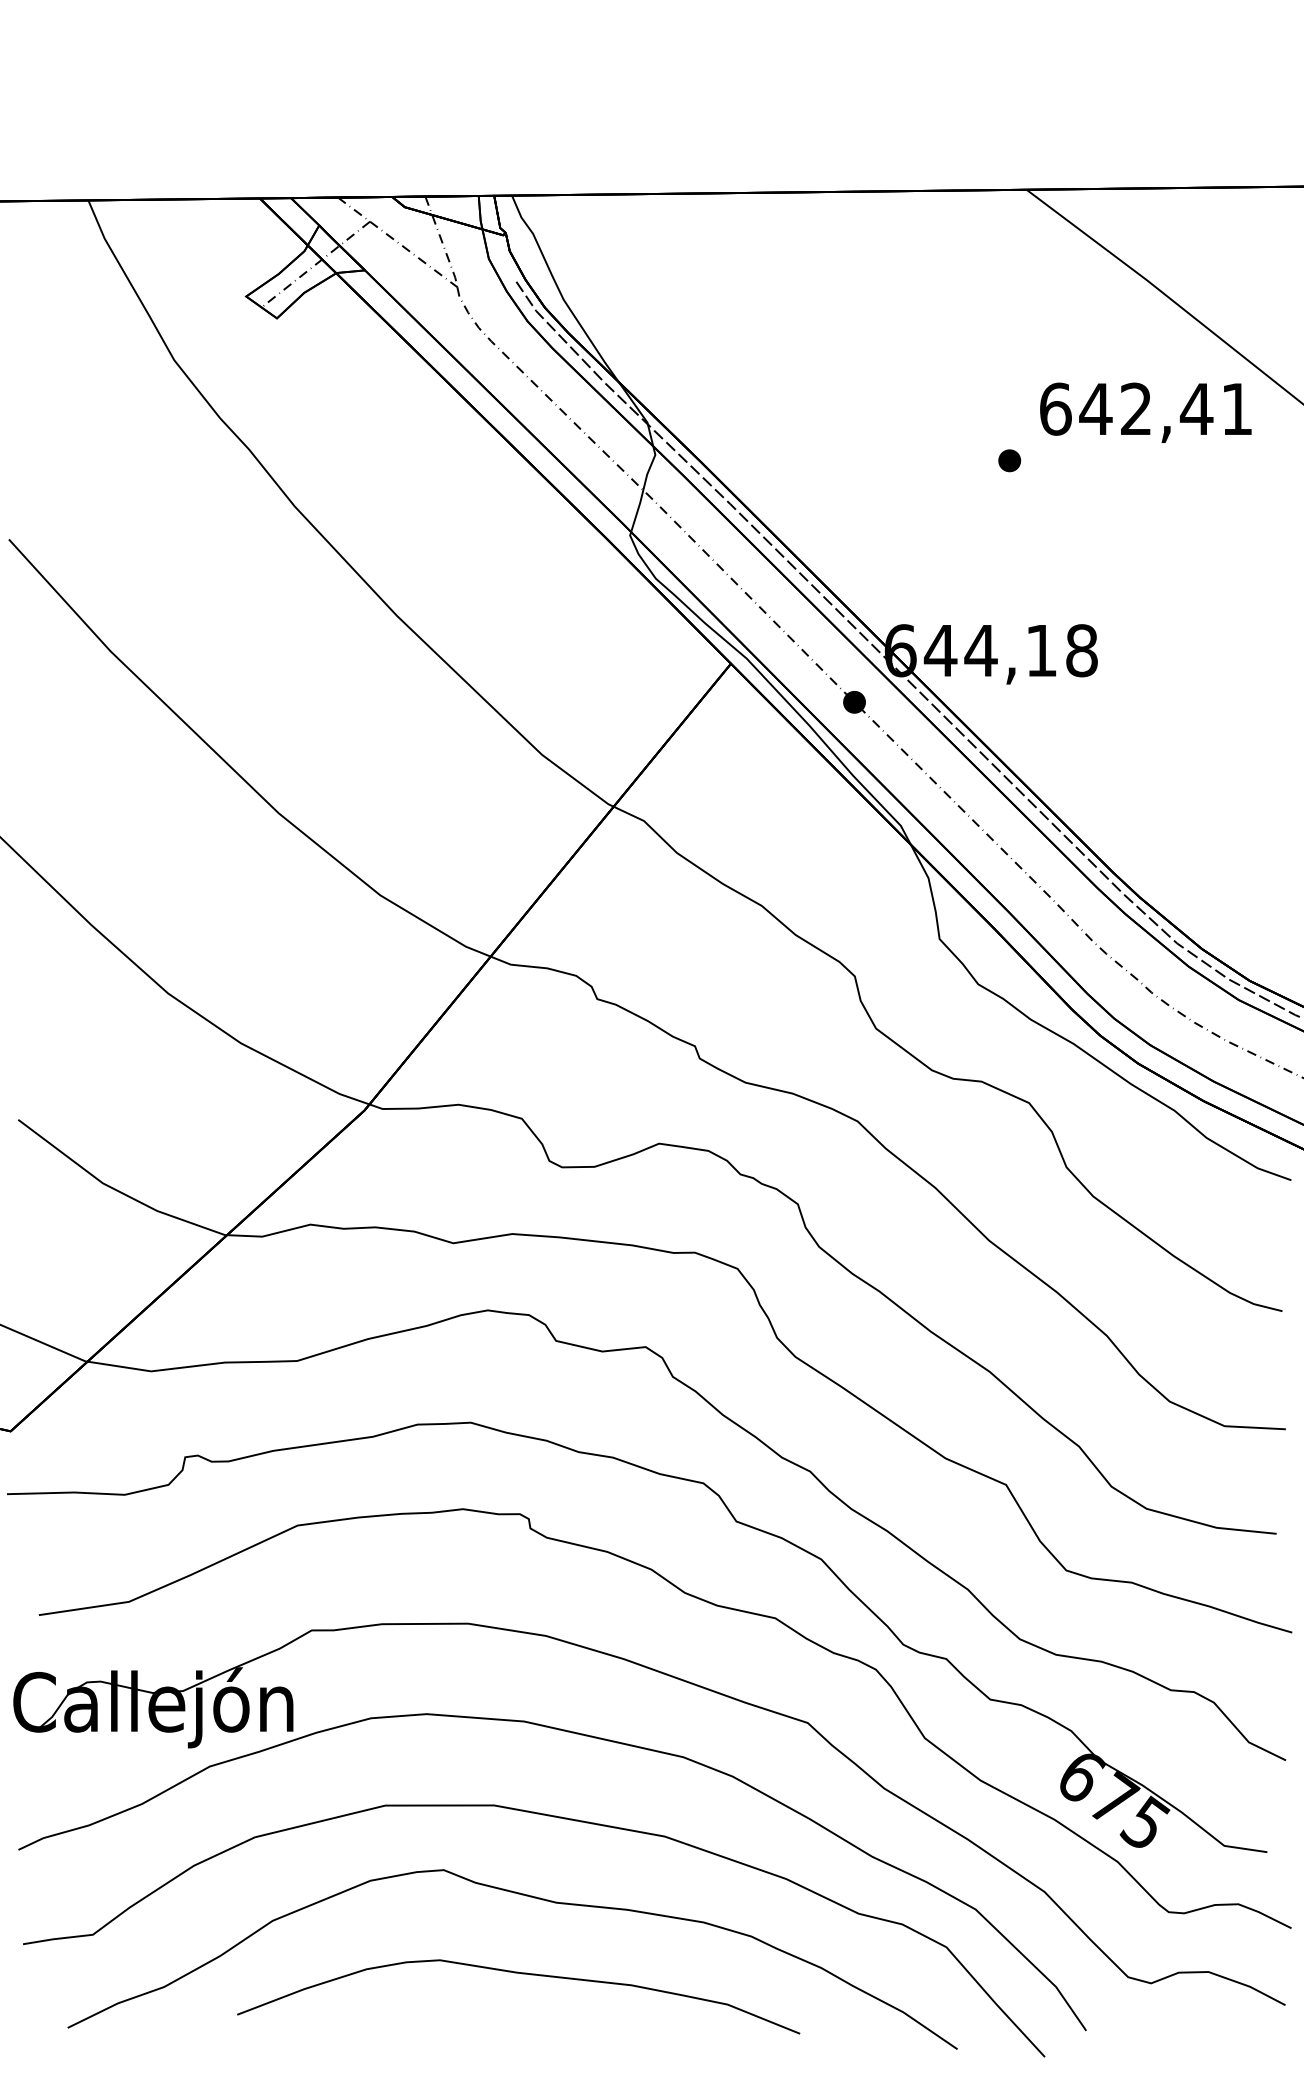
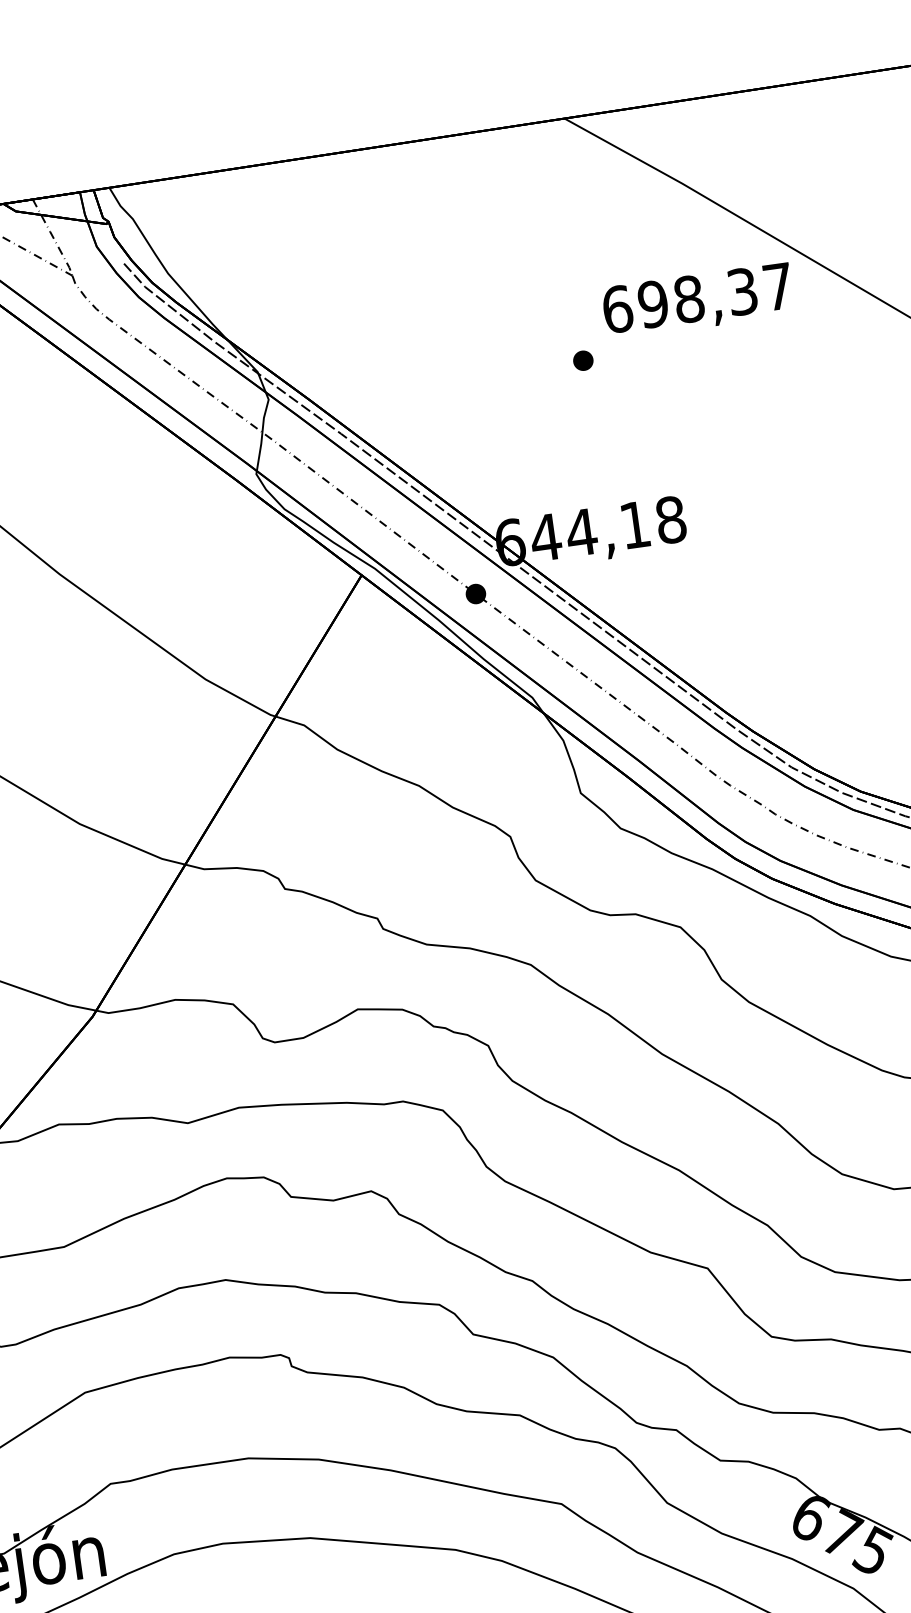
text: (1165, 408) -> (714, 295), 642,41 -> 698,37

